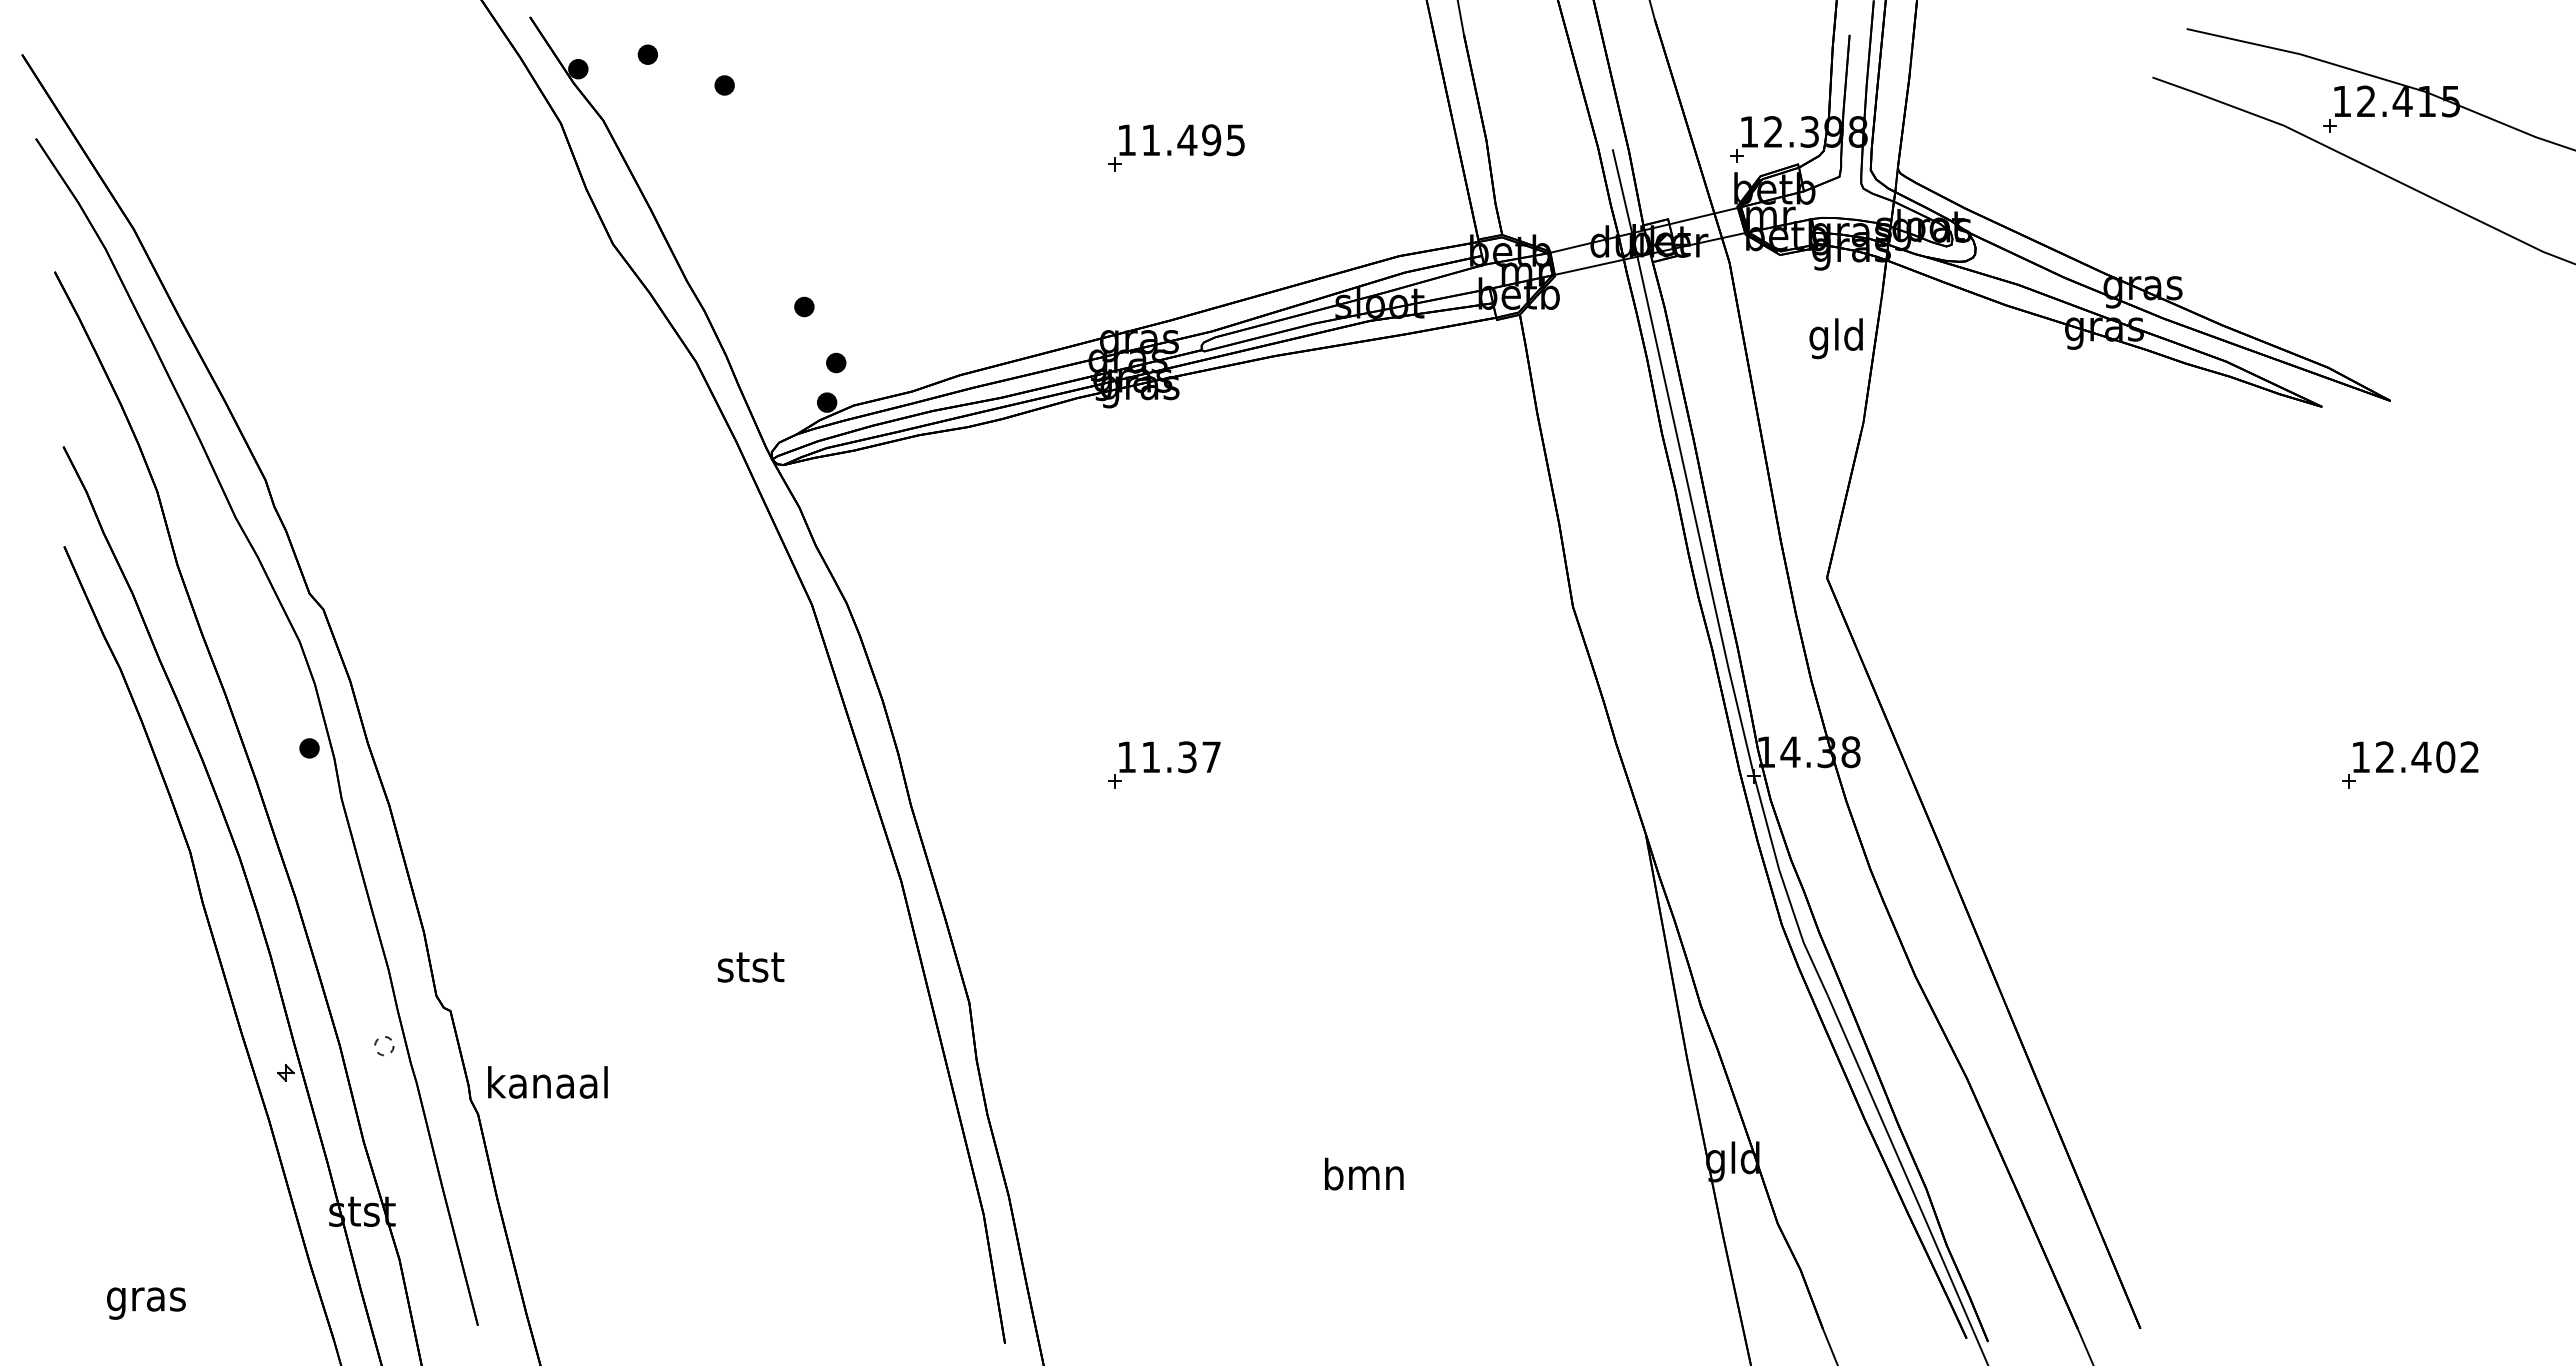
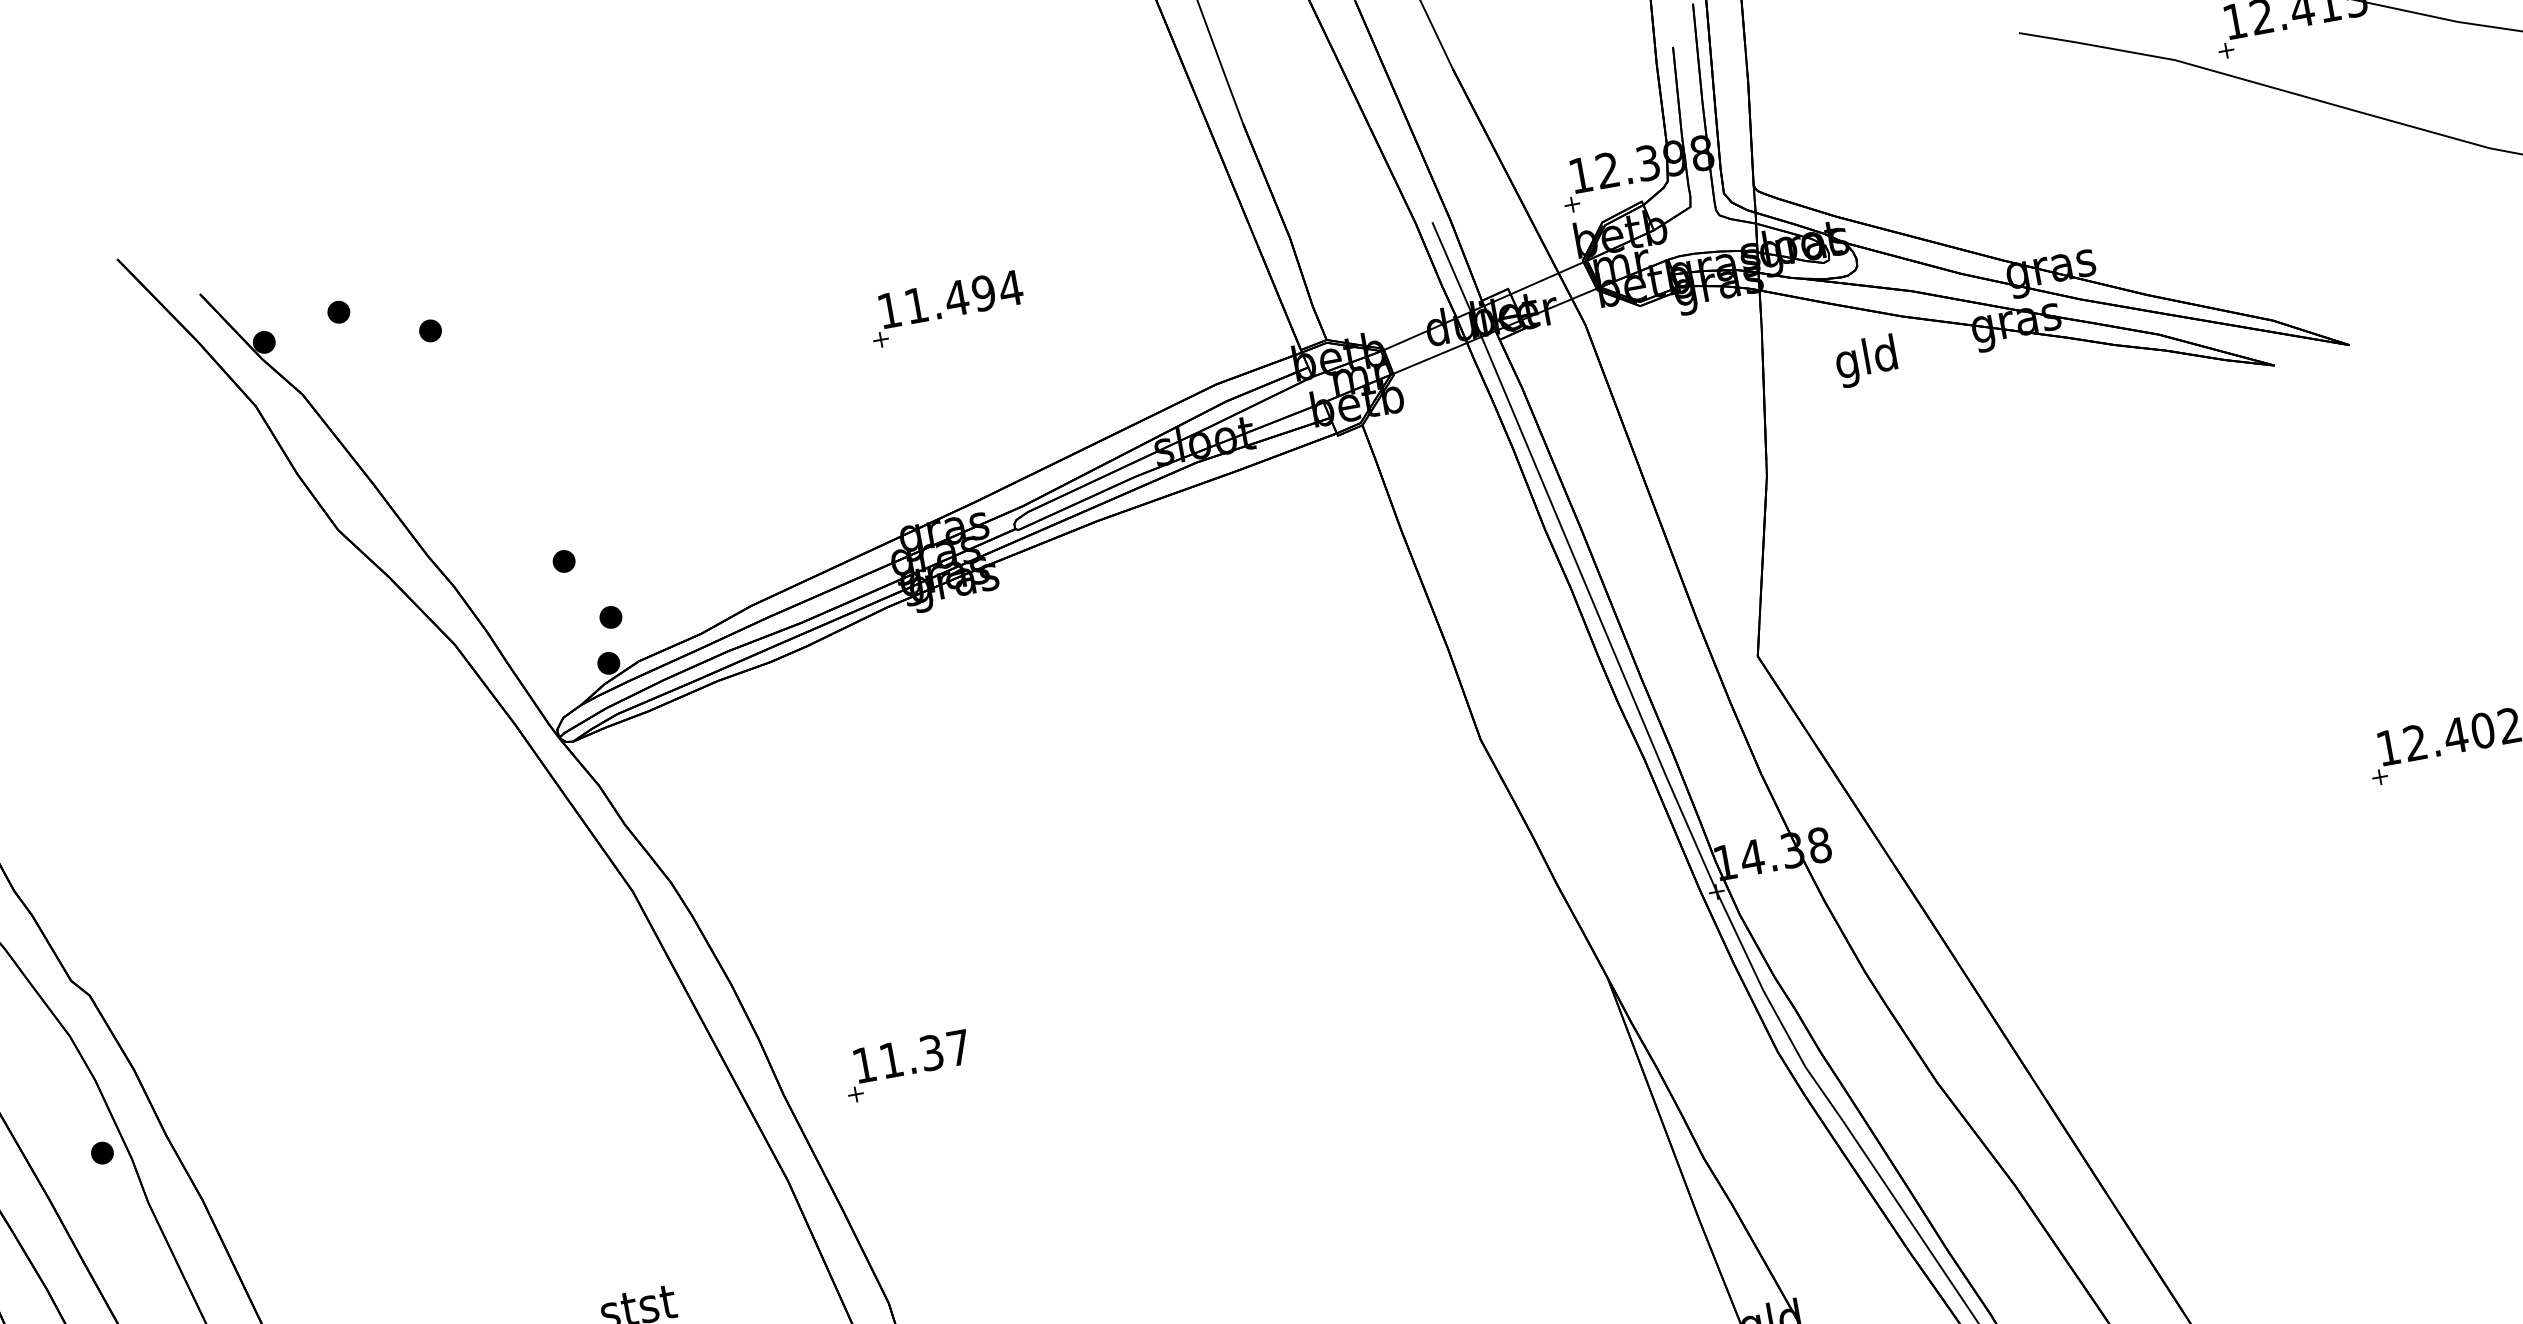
text: (1235, 140) -> (1010, 288), 11.495 -> 11.494
text: (1835, 338) -> (1865, 361), moved
part: (1164, 764) -> (907, 1065), moved

